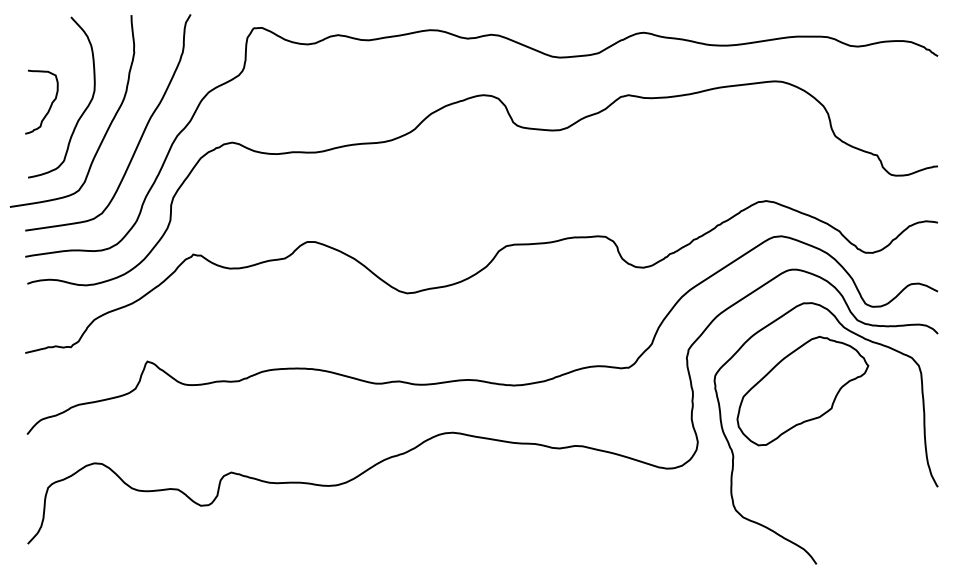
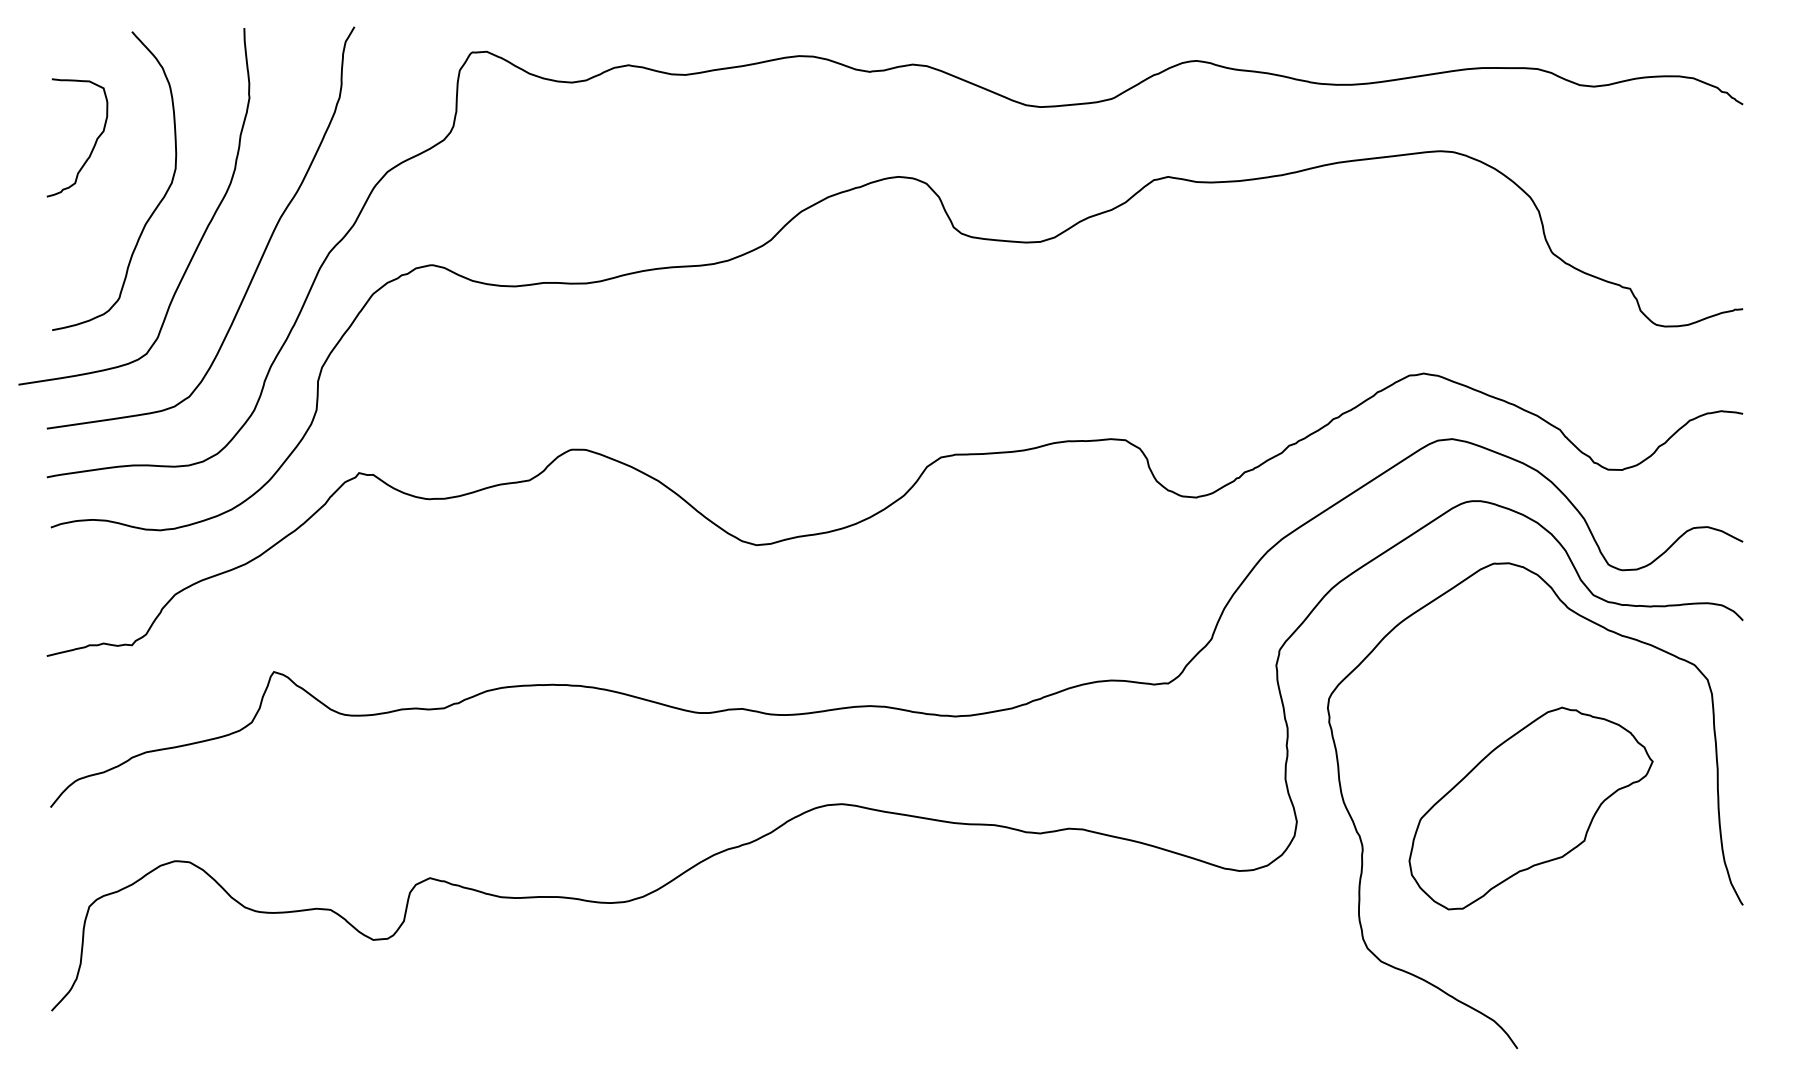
curve: (49, 106) -> (91, 145), moved
part: (802, 390) -> (1530, 807), moved

